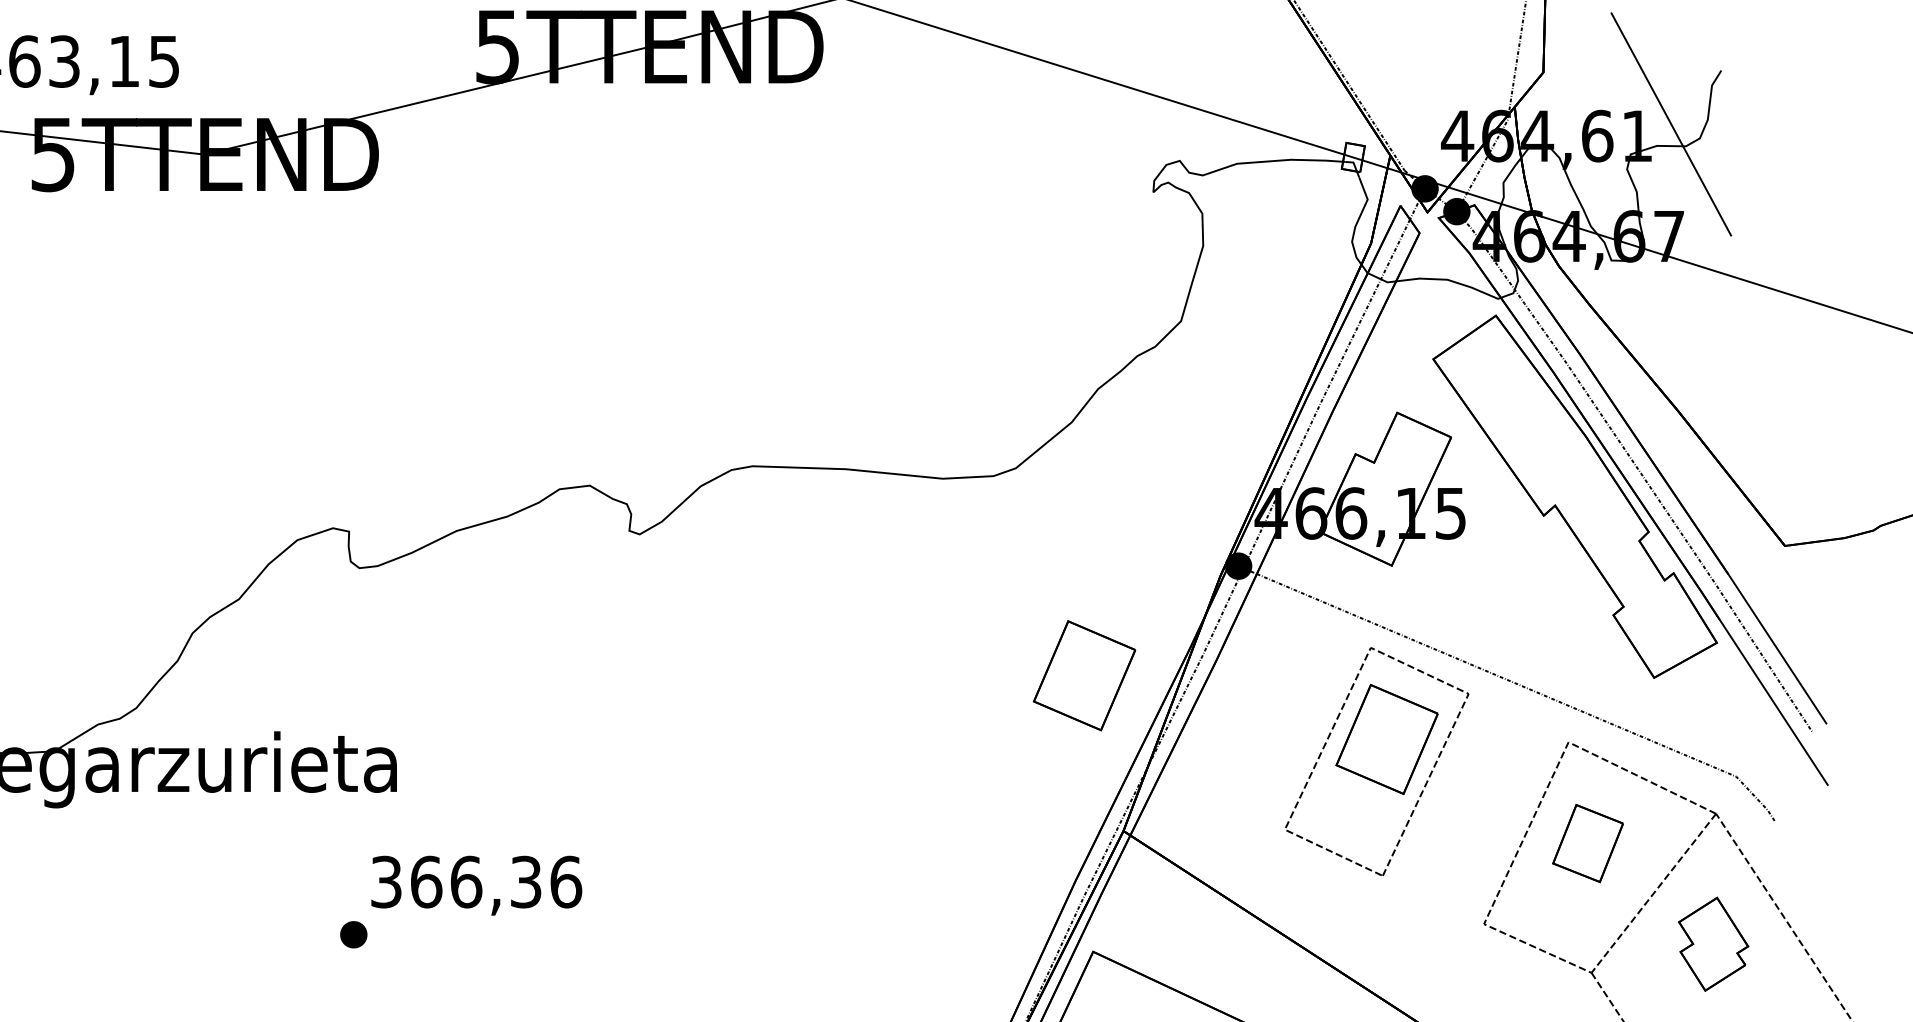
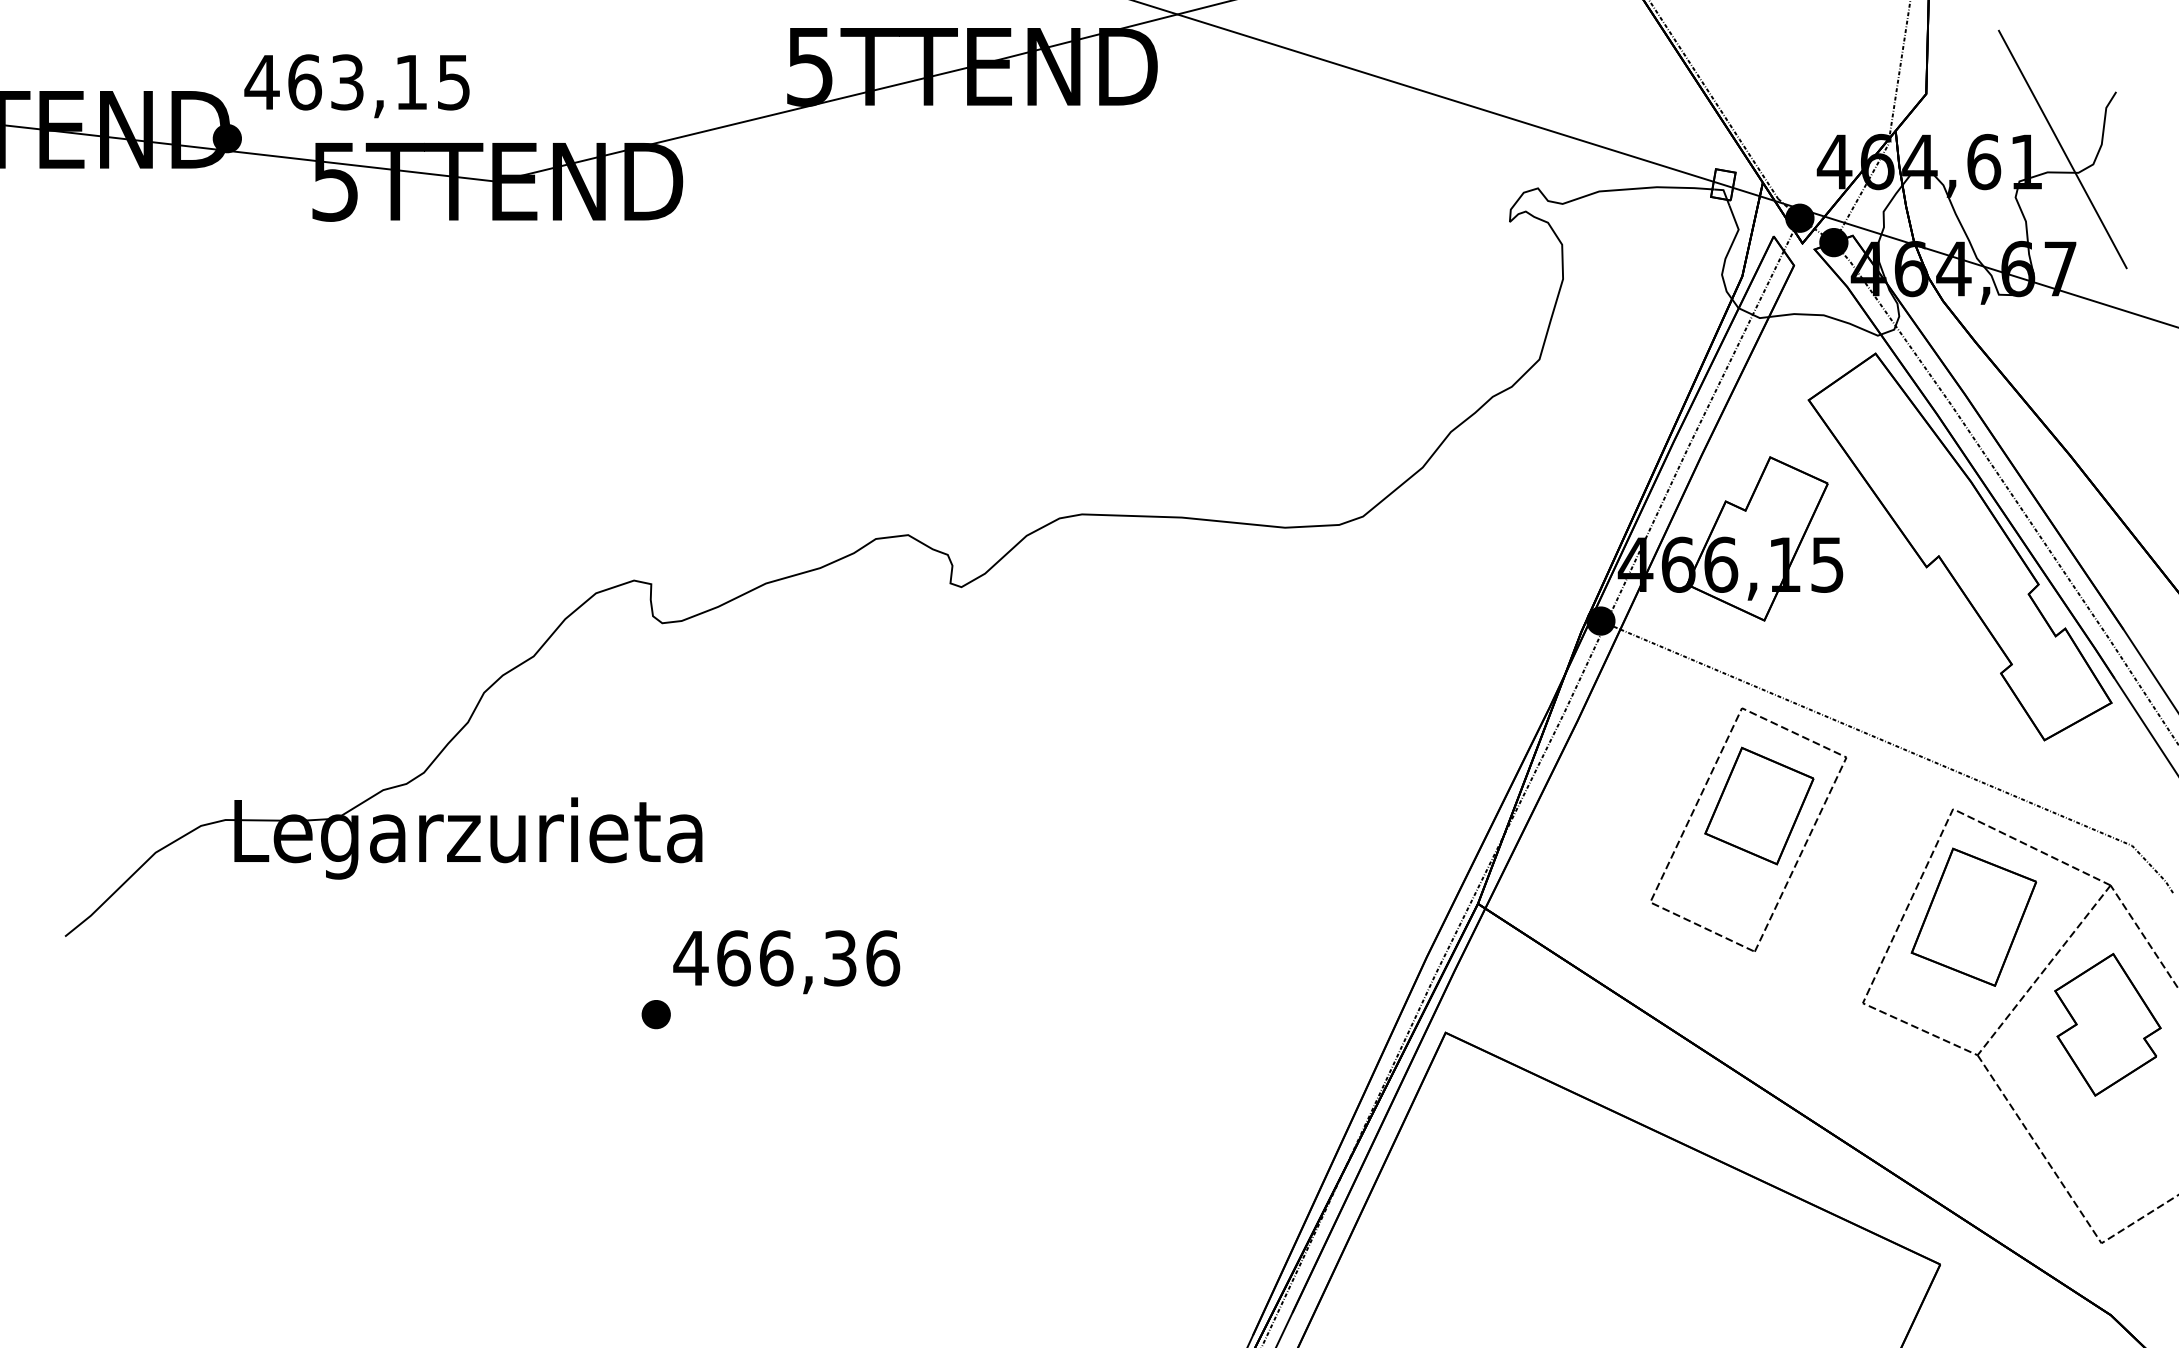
part: (1084, 675) -> (1436, 737), removed
part: (1587, 842) -> (1973, 916), size x1.67
text: (385, 882) -> (690, 958), 366,36 -> 466,36
part: (1713, 944) -> (2107, 1024), size x1.43

